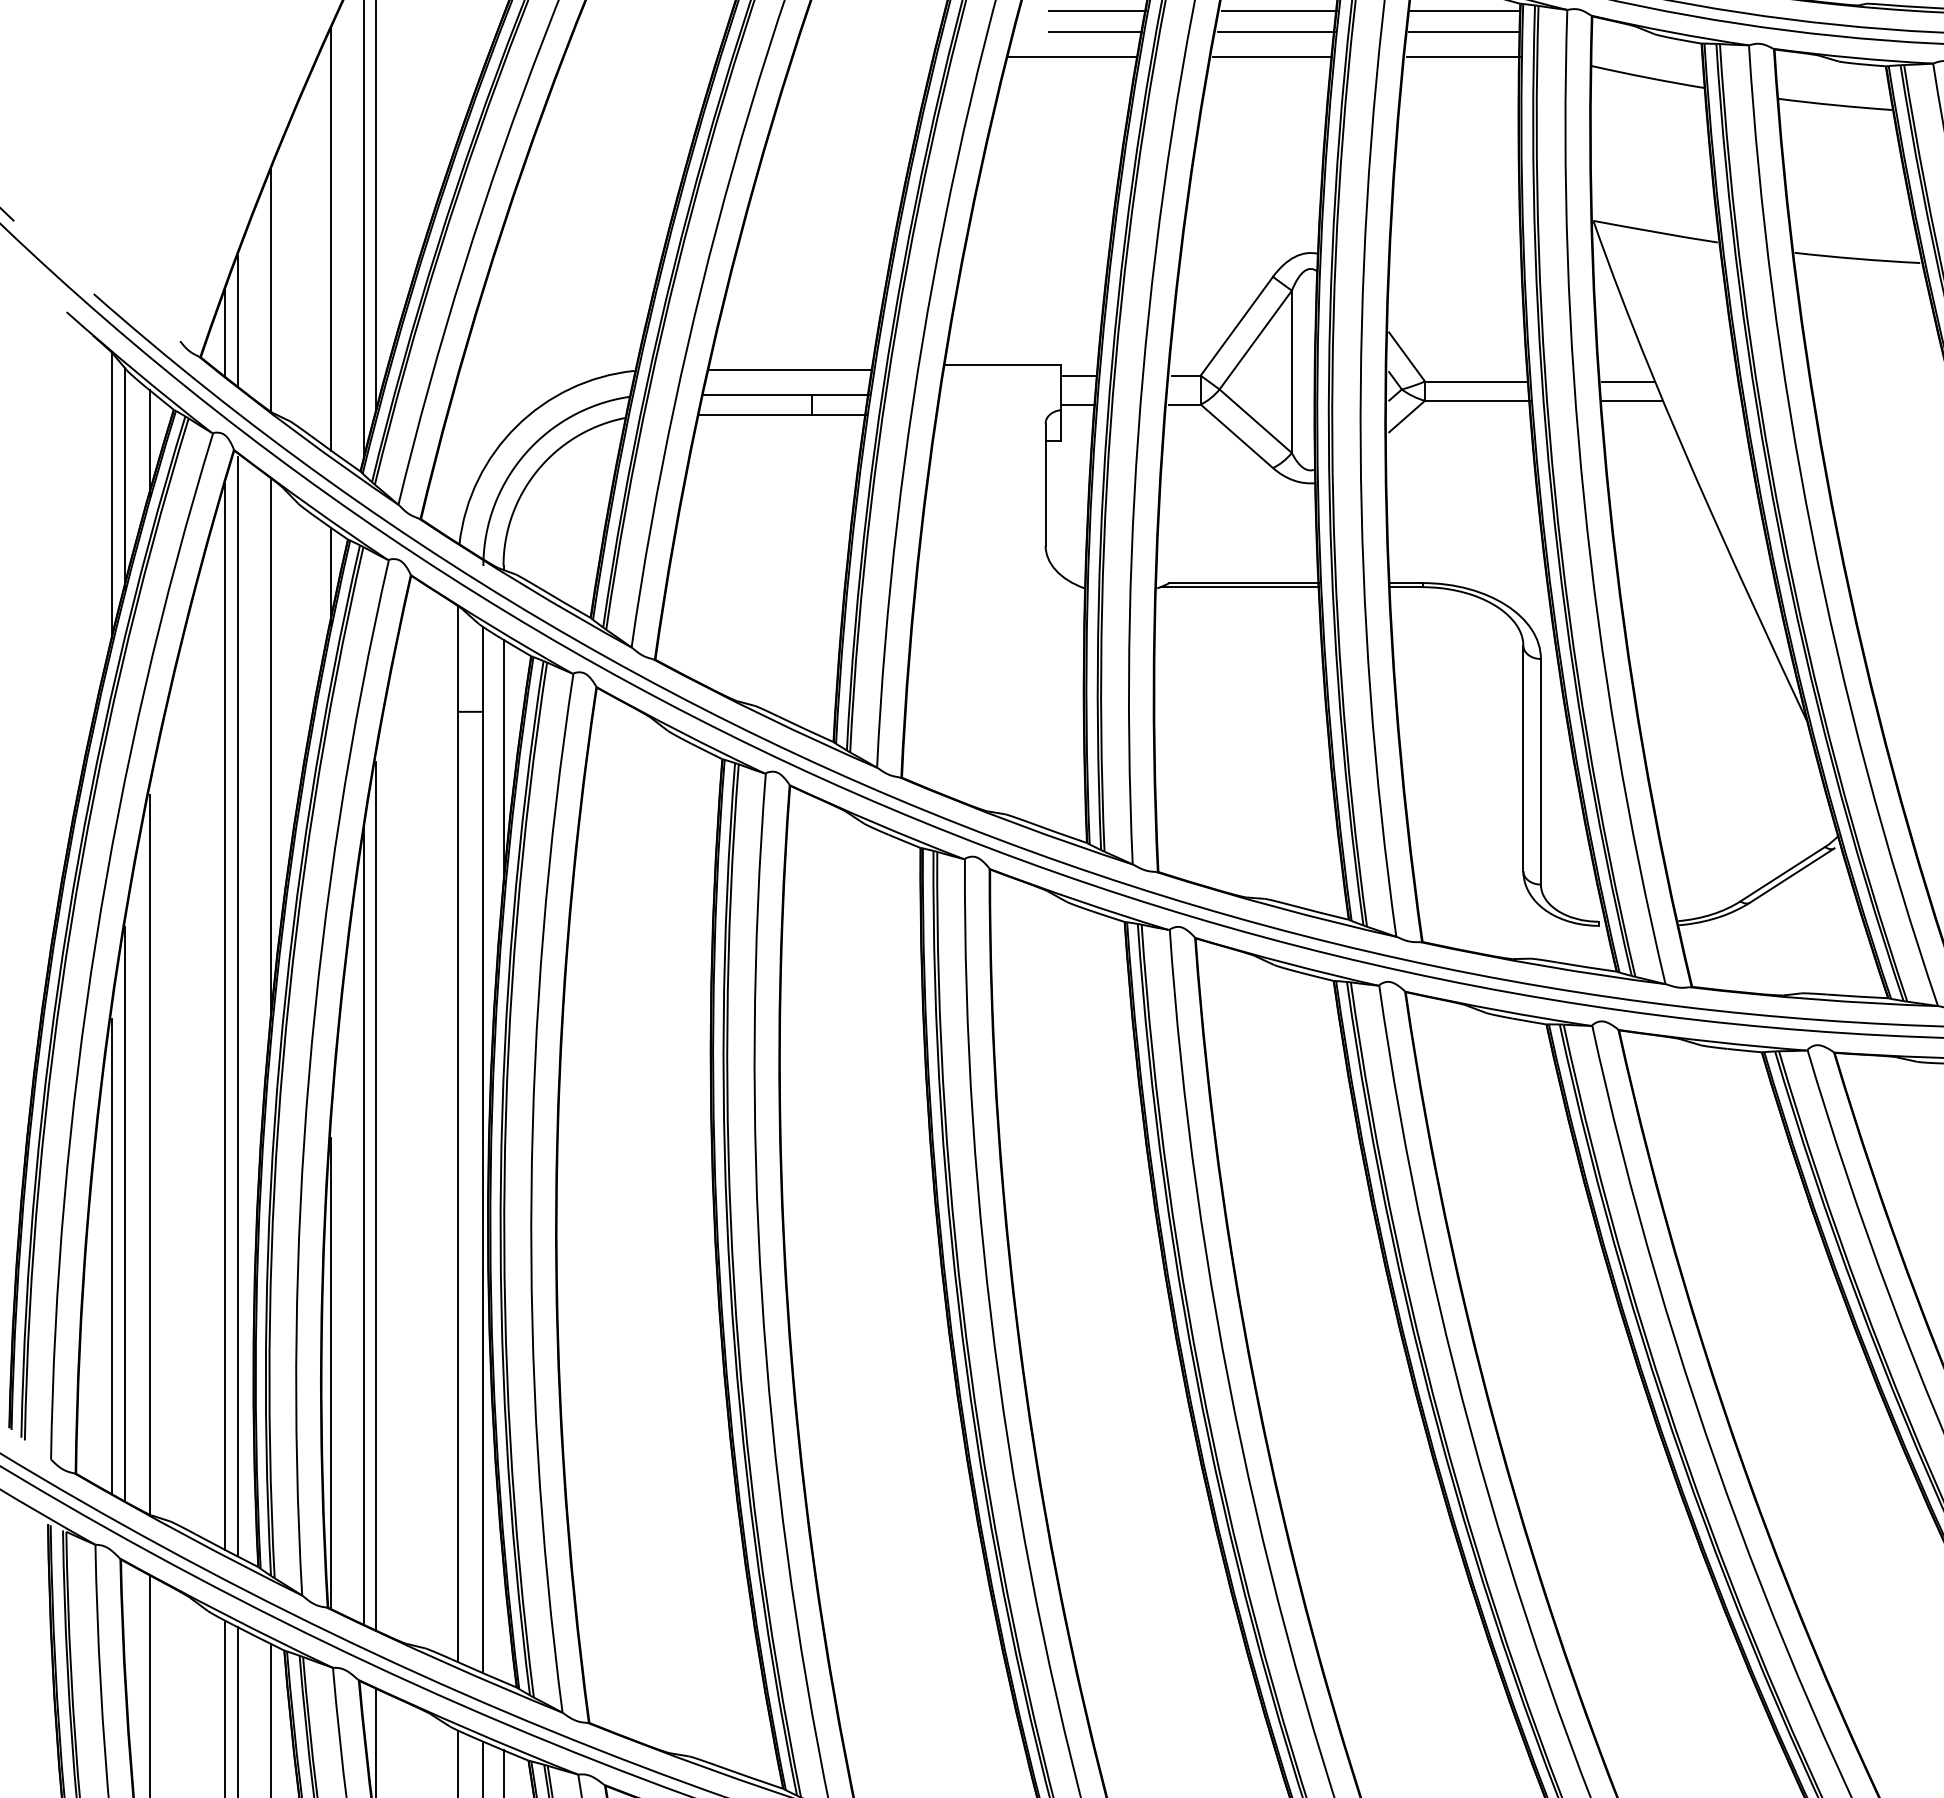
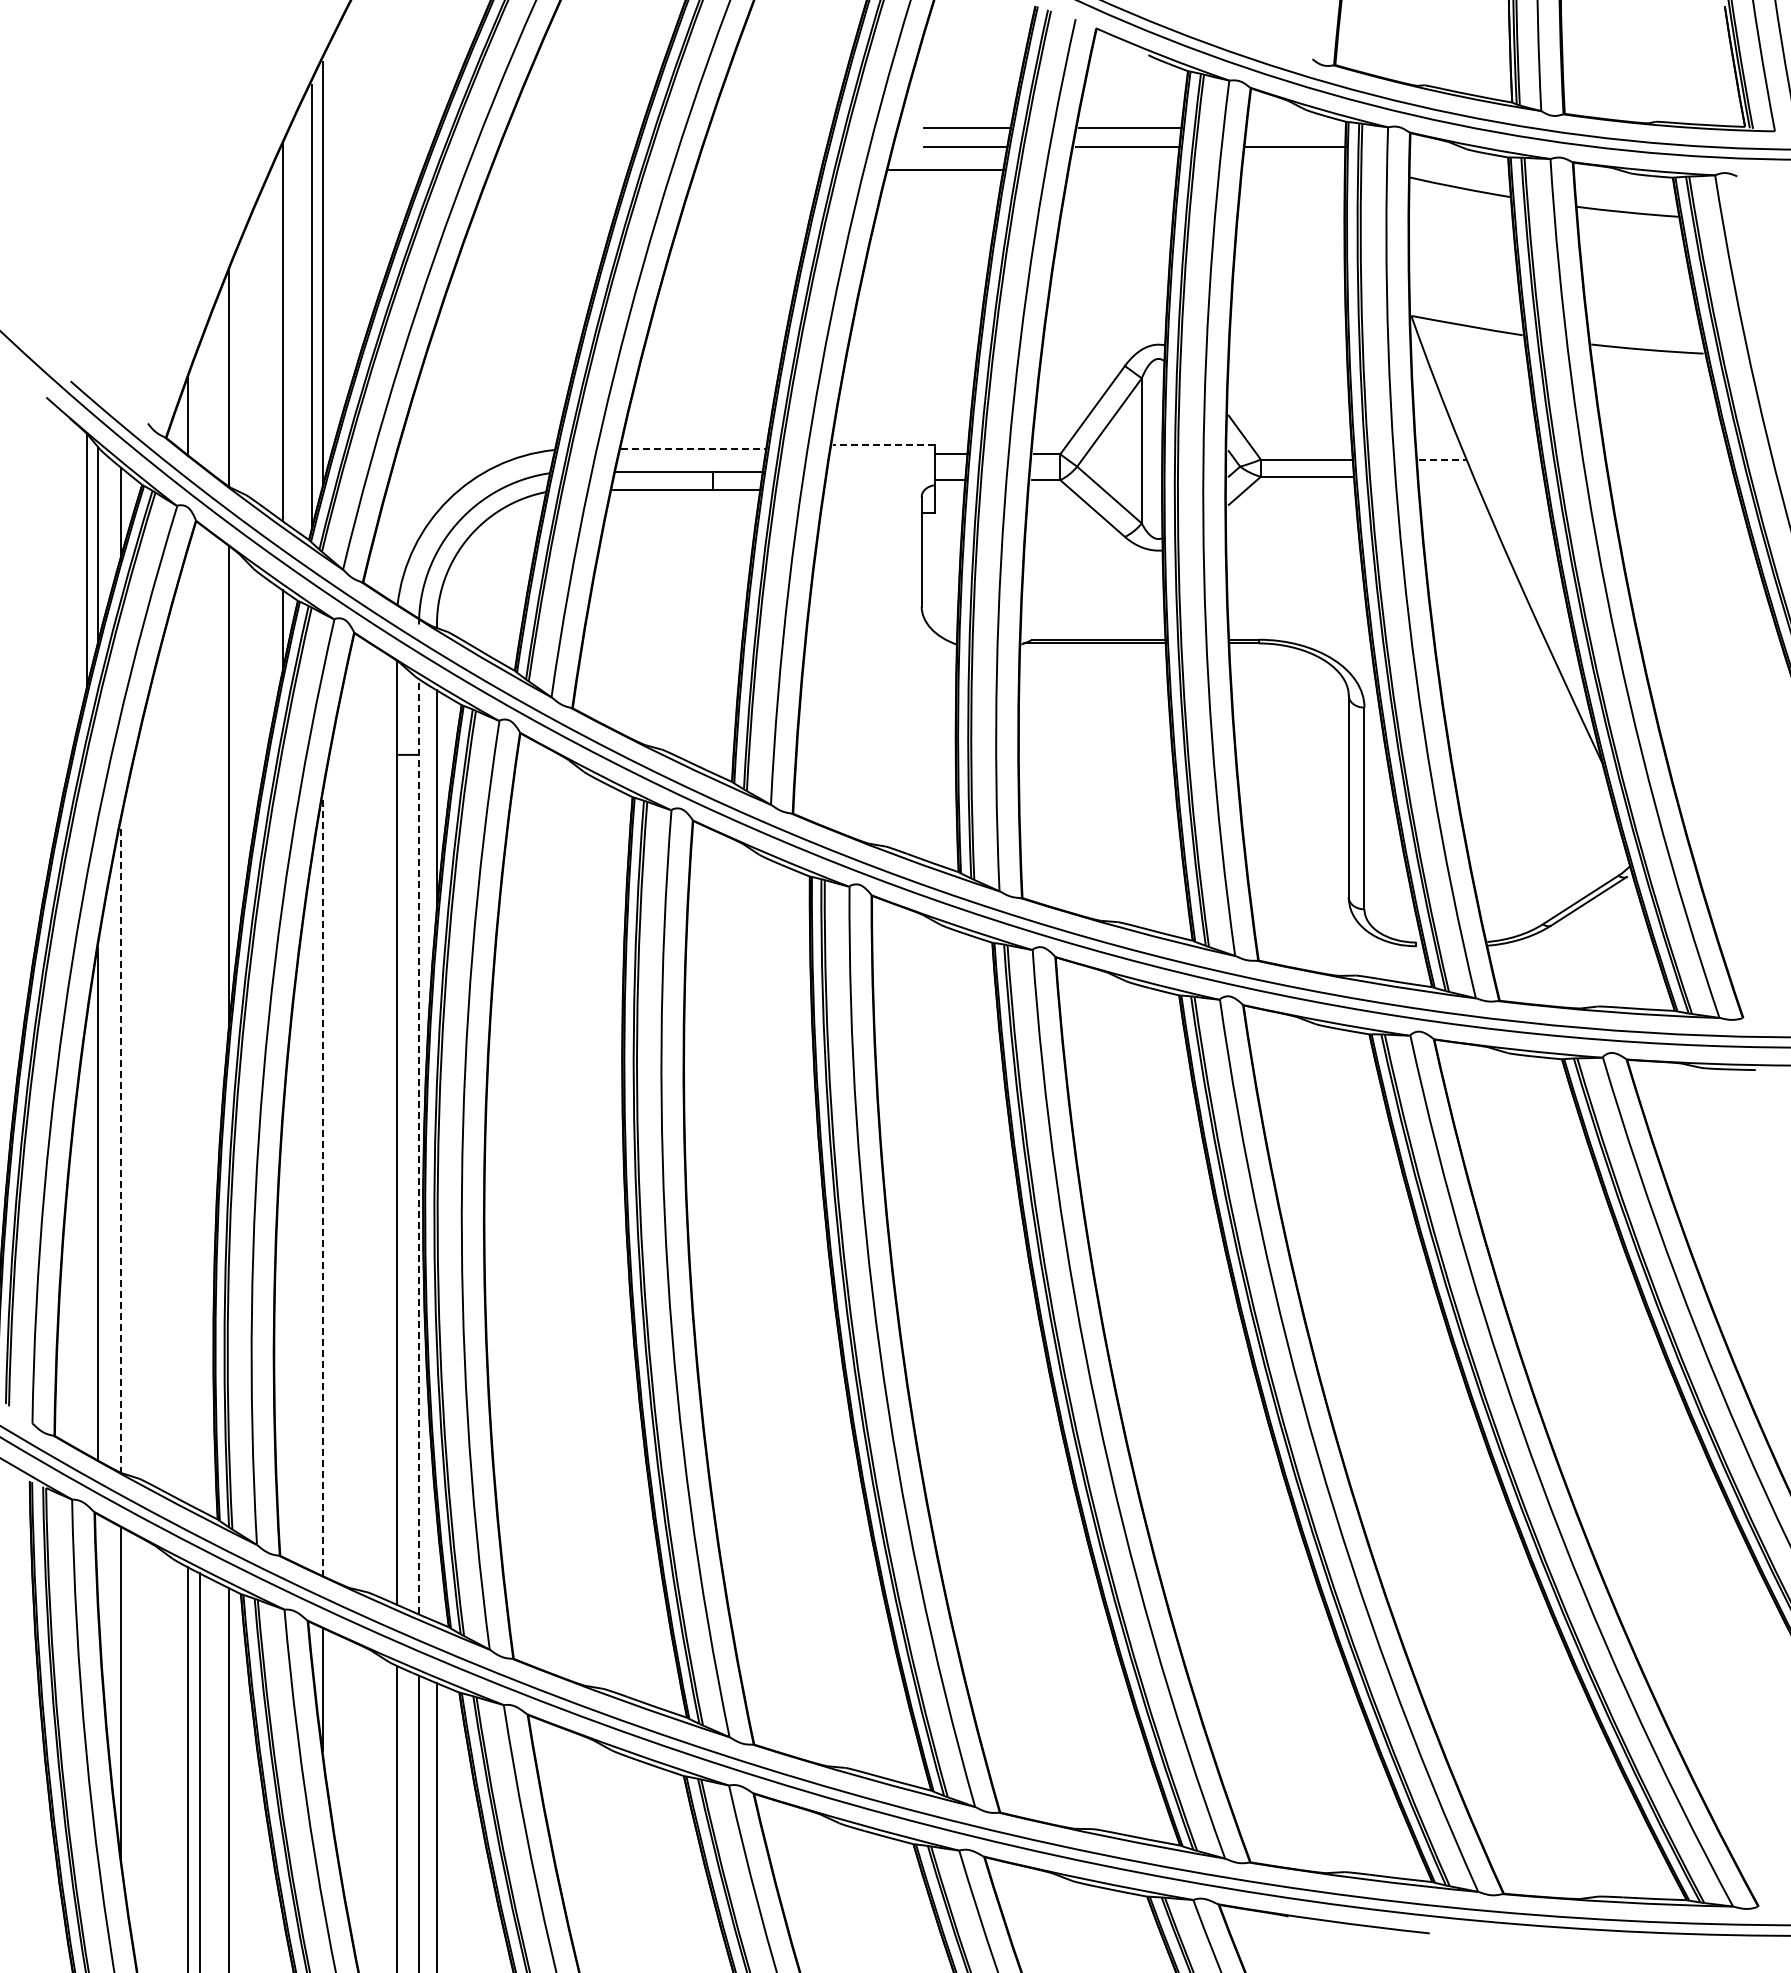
line: (1464, 11) -> (1296, 128), removed
line: (1272, 57) -> (1124, 169), removed
line: (1462, 57) -> (1294, 169), removed
line: (237, 321) -> (199, 405), removed
line: (1002, 364) -> (883, 444), solid -> dashed
line: (790, 370) -> (693, 449), solid -> dashed
line: (1628, 381) -> (1442, 459), solid -> dashed
line: (1632, 400) -> (1446, 476), removed
line: (237, 1006) -> (199, 1018), removed
line: (225, 1016) -> (188, 1027), removed
line: (483, 1149) -> (419, 1146), solid -> dashed
line: (149, 1155) -> (120, 1151), solid -> dashed
line: (376, 1196) -> (323, 1188), solid -> dashed
line: (364, 1224) -> (312, 1213), removed
line: (111, 1256) -> (86, 1241), removed
line: (330, 1373) -> (282, 1346), removed

